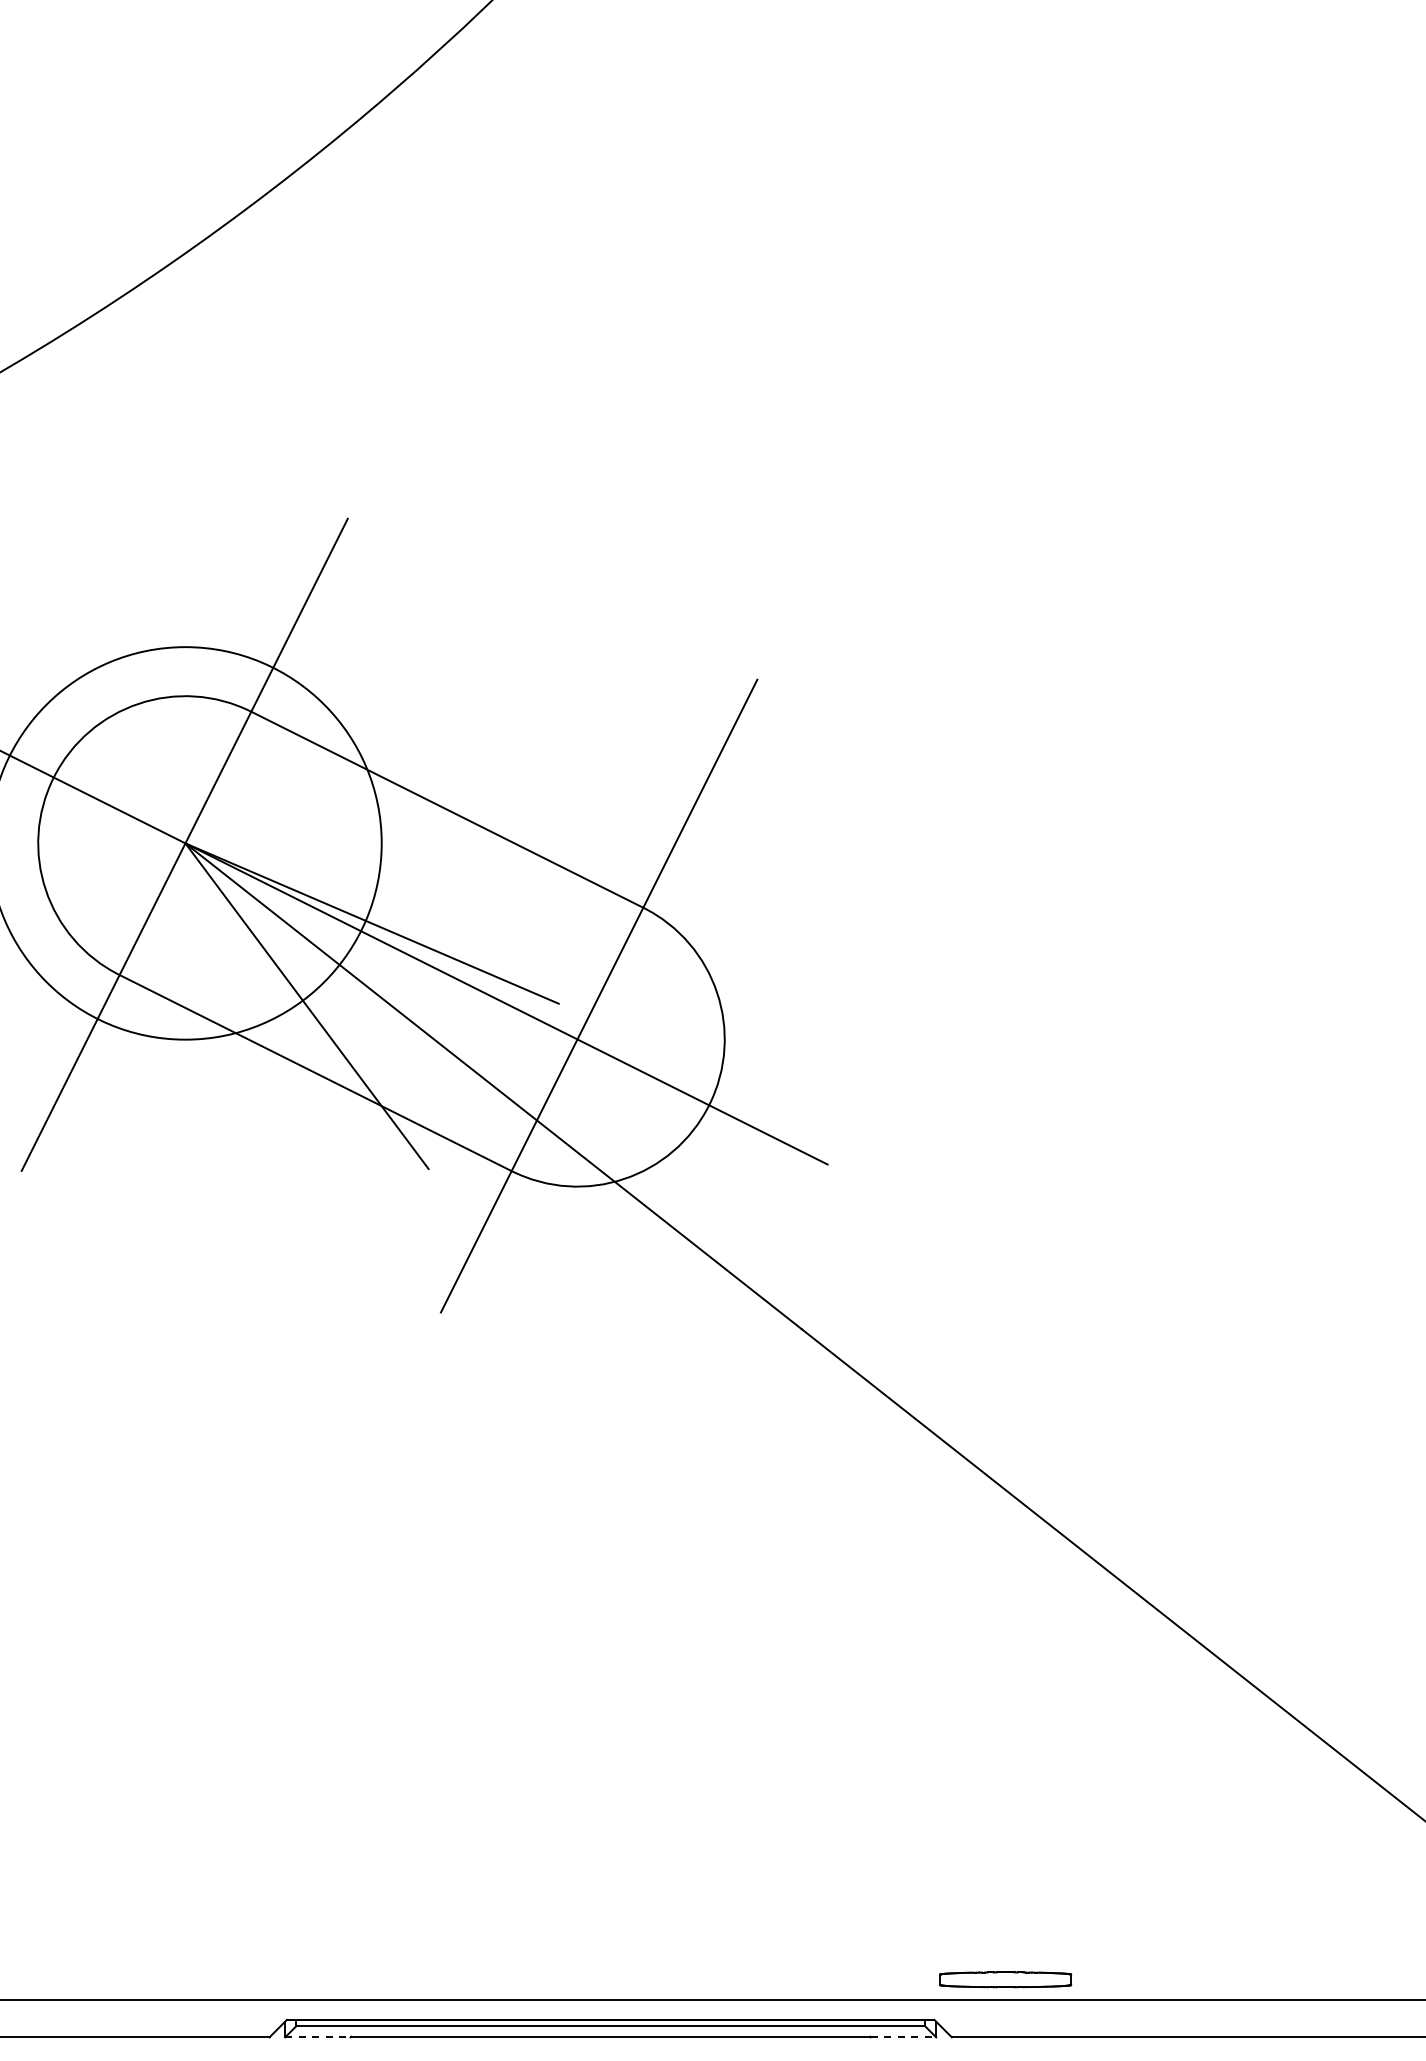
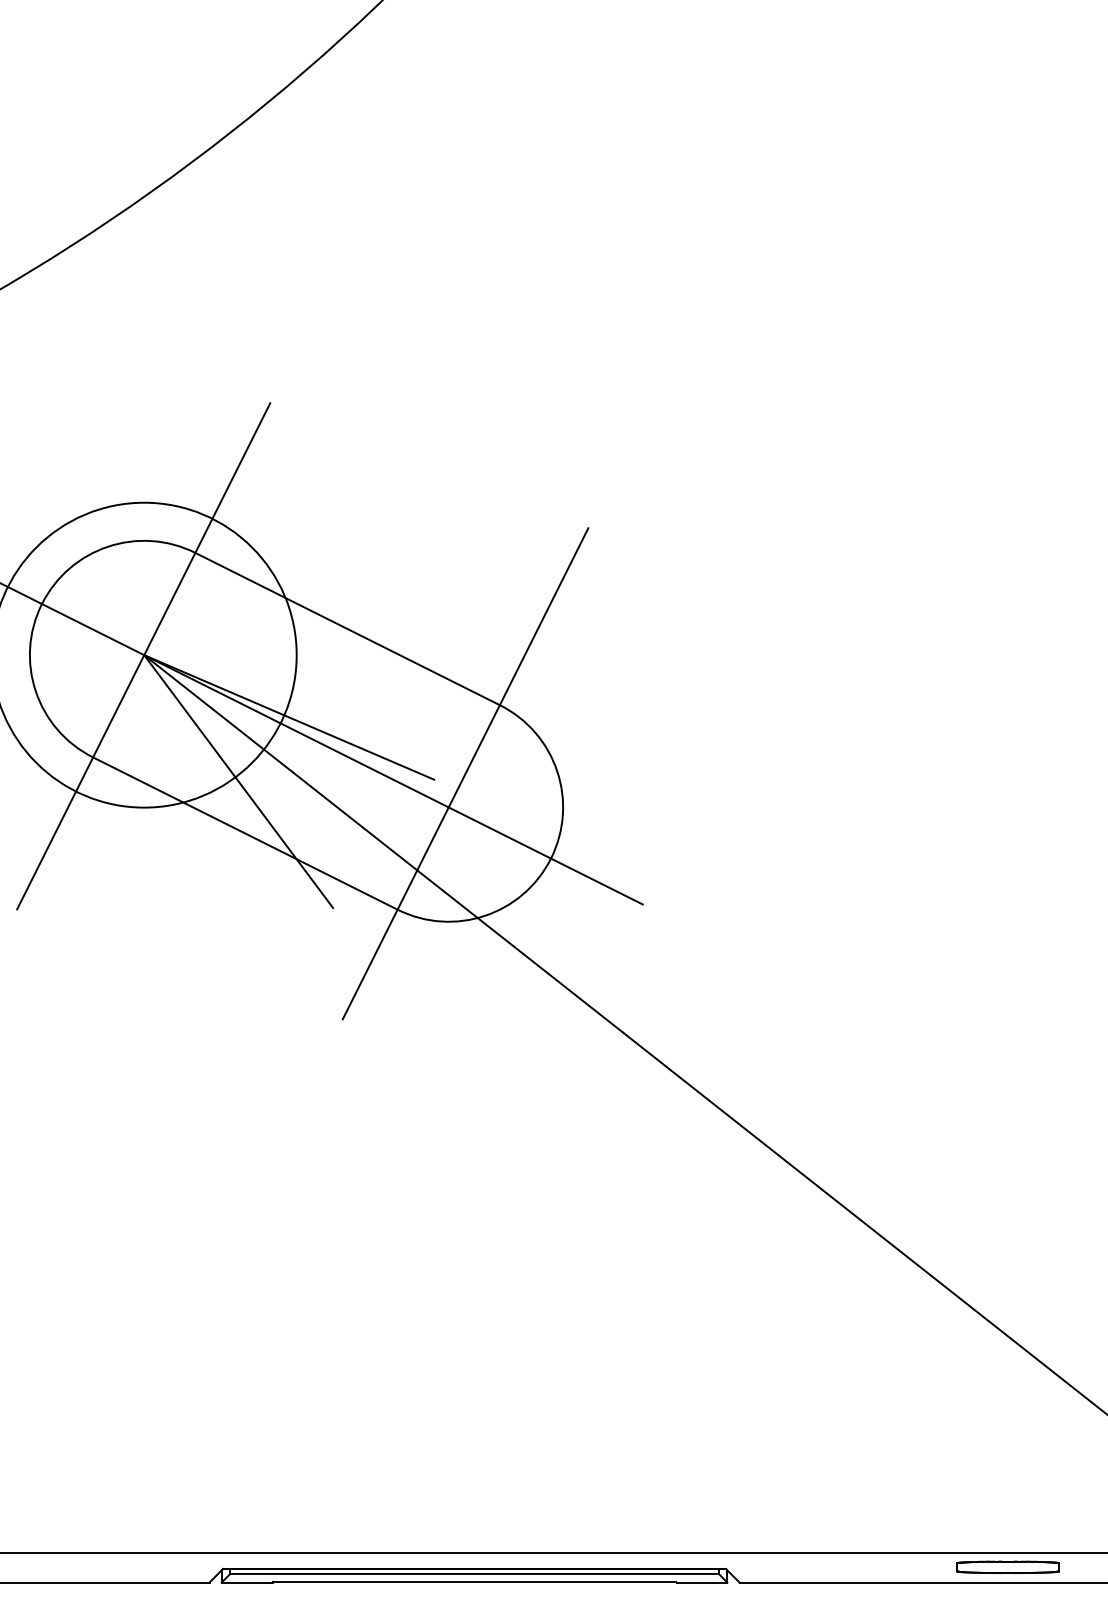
part: (1005, 1979) -> (1007, 1567), moved
line: (317, 2037) -> (246, 1582), dashed -> solid
line: (903, 2037) -> (701, 1582), dashed -> solid

